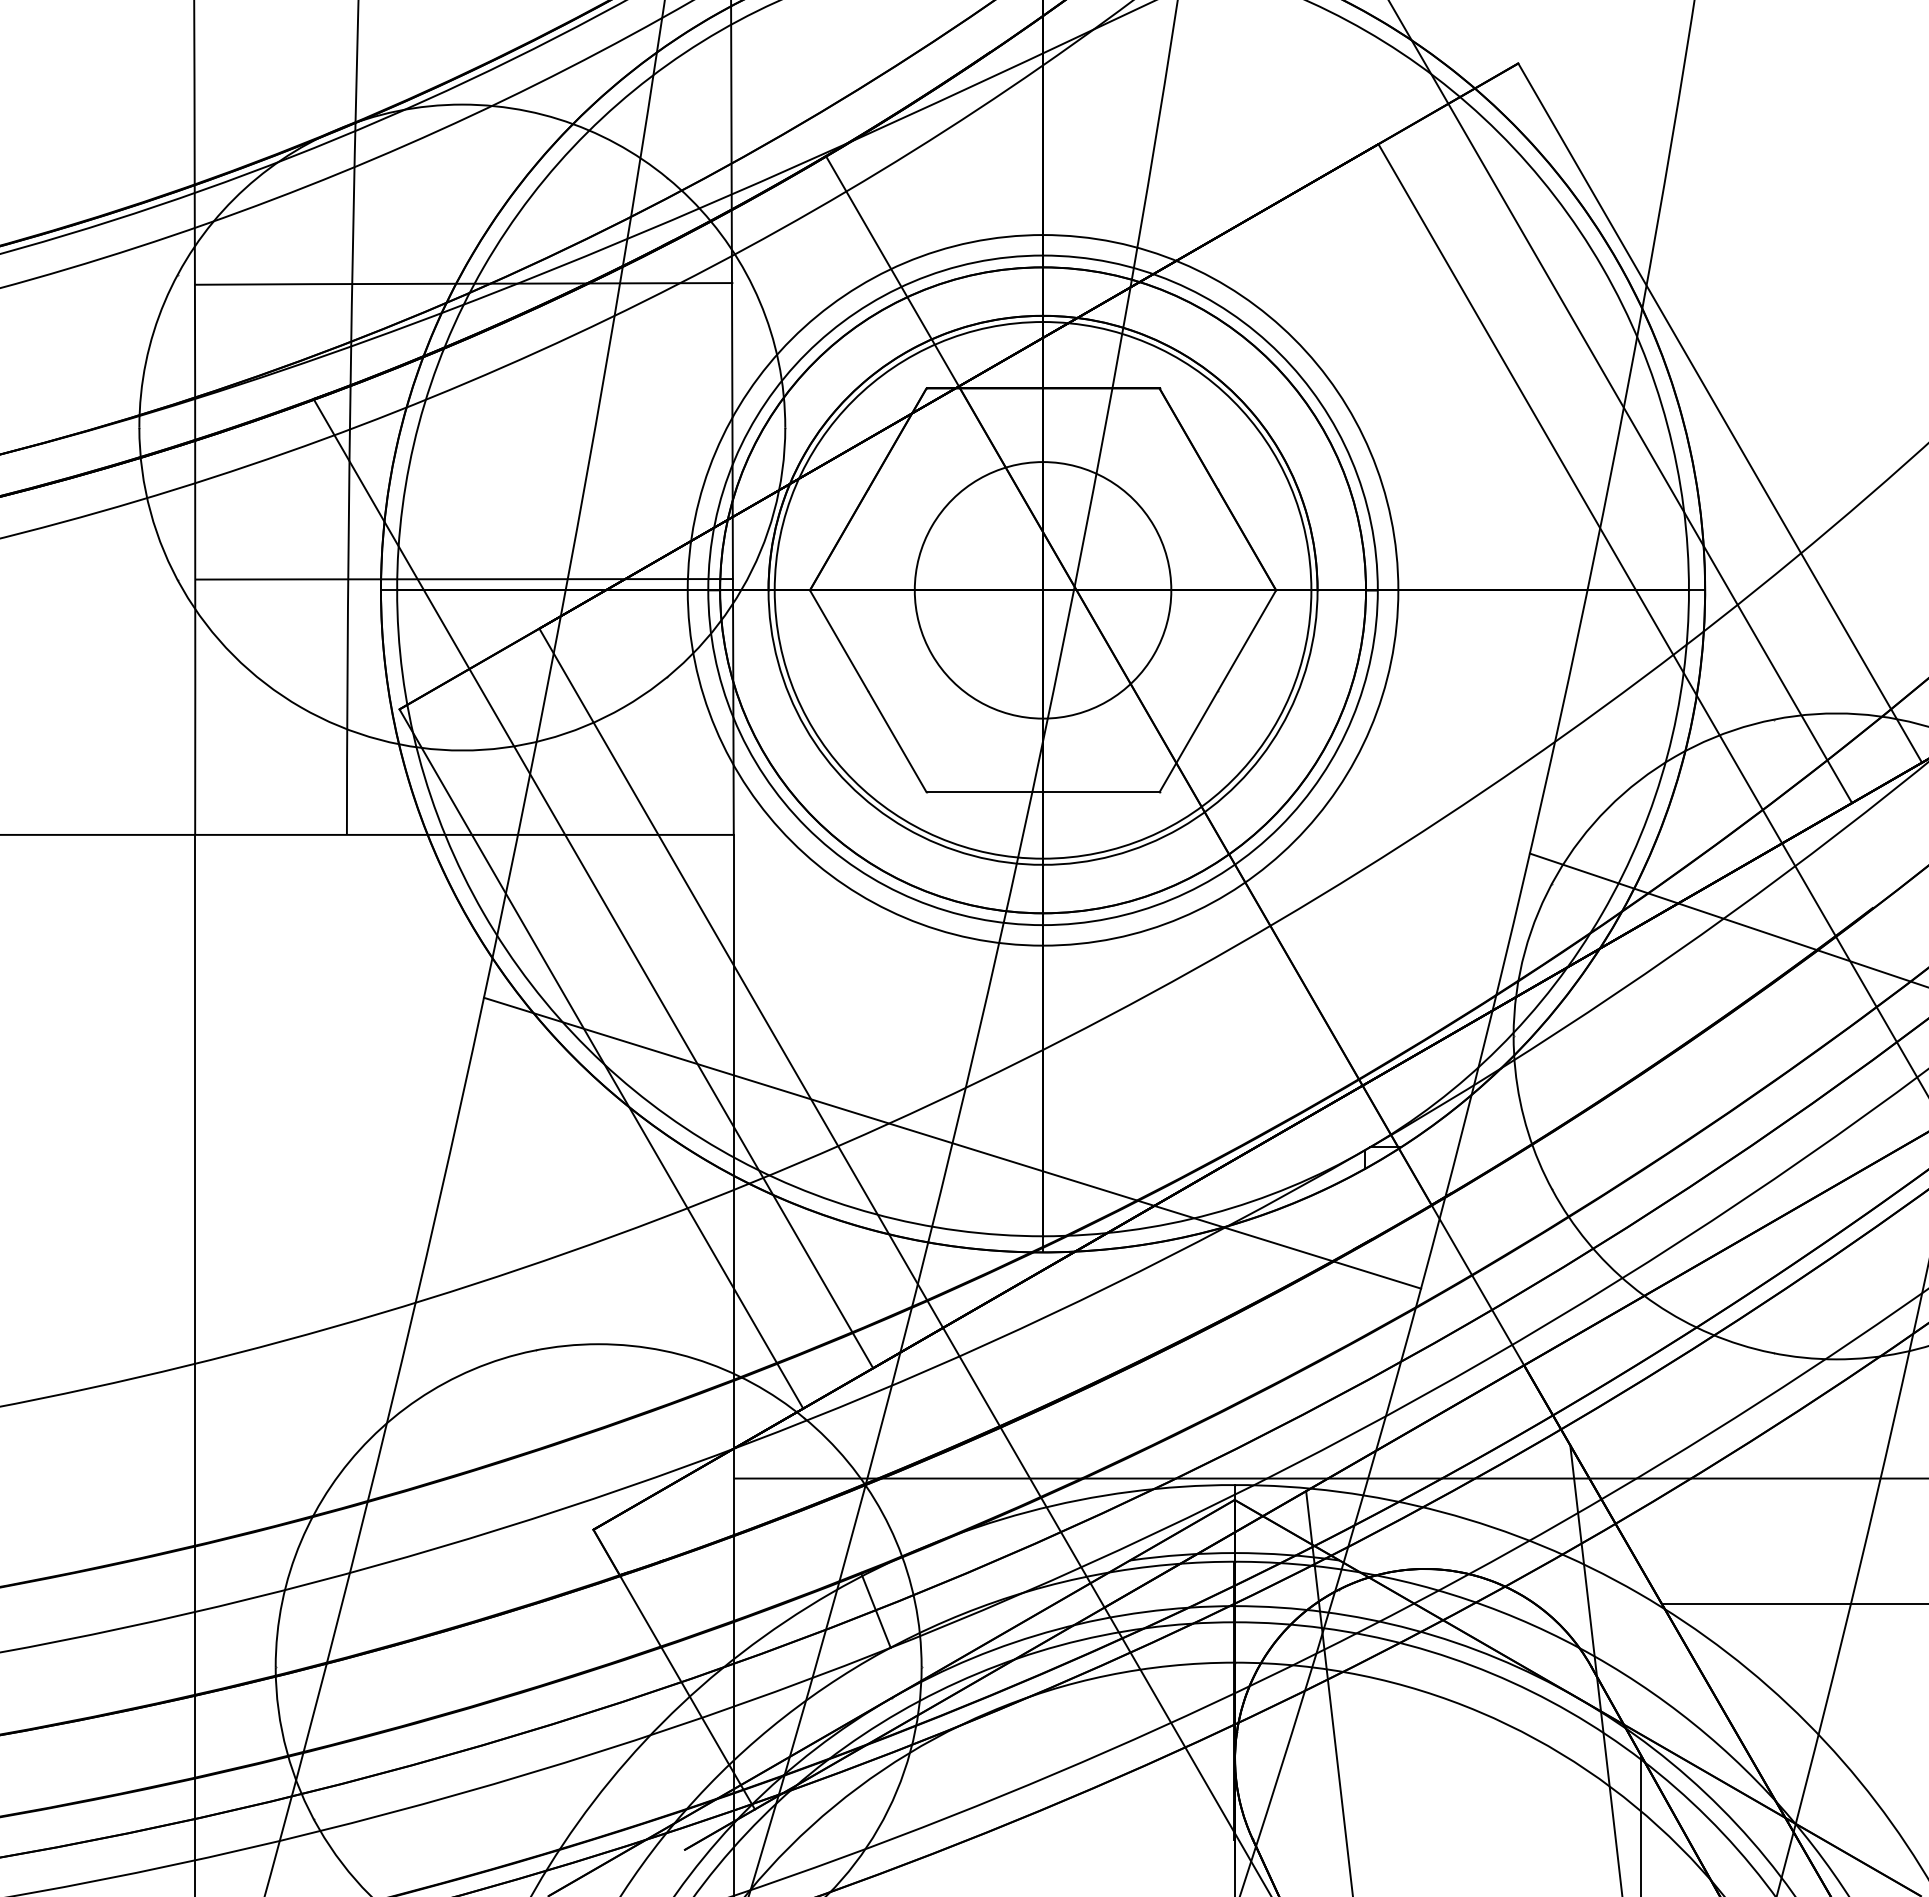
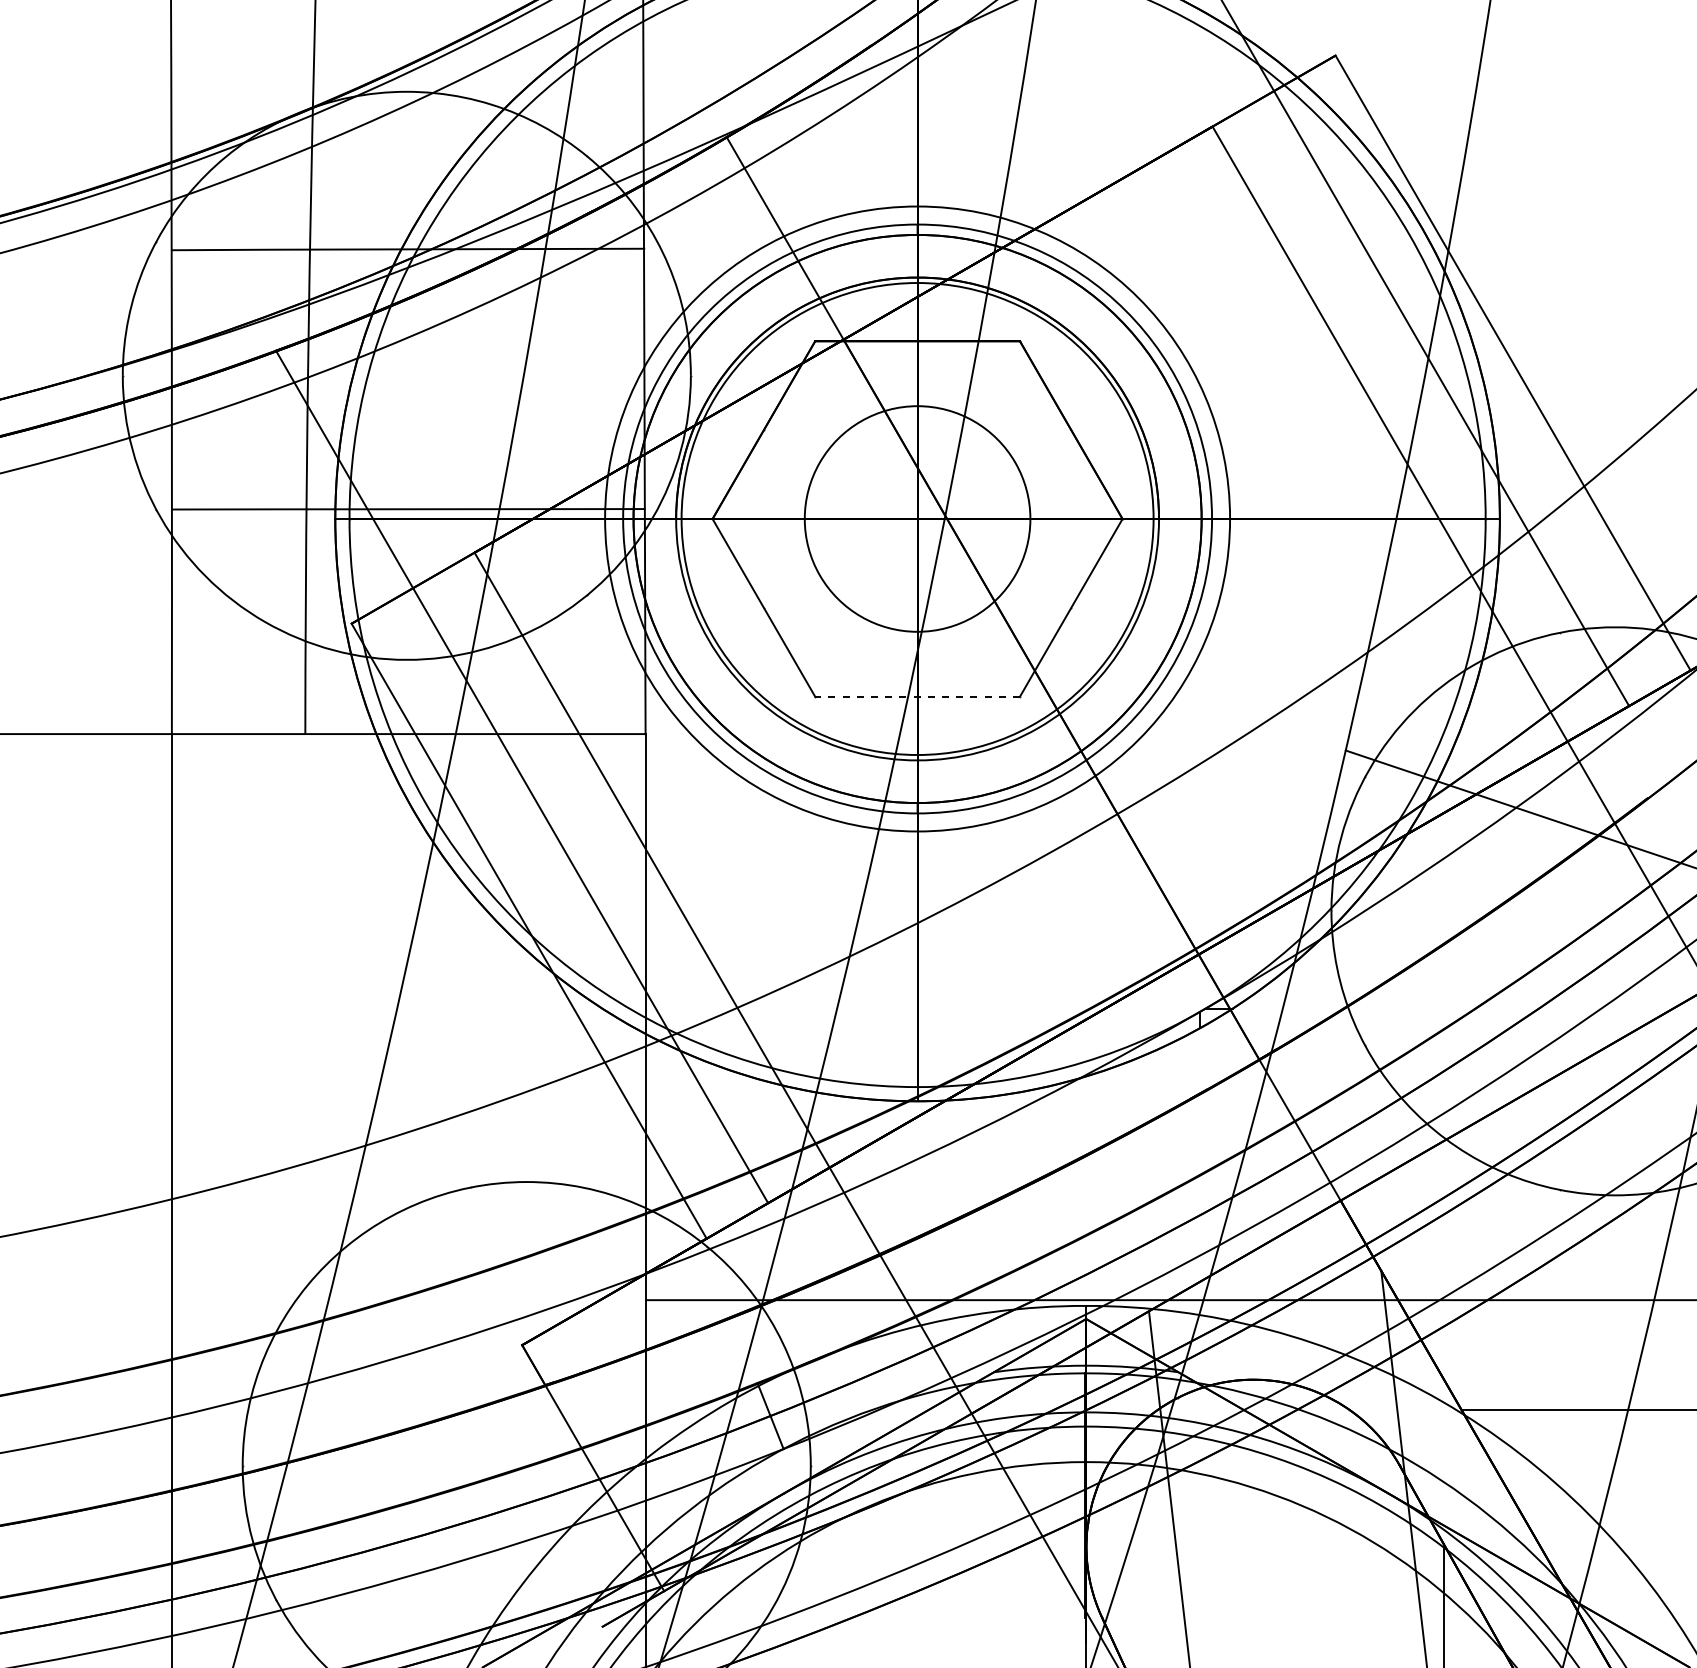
line: (1043, 792) -> (917, 696), solid -> dashed
line: (952, 1142) -> (837, 1004), removed

